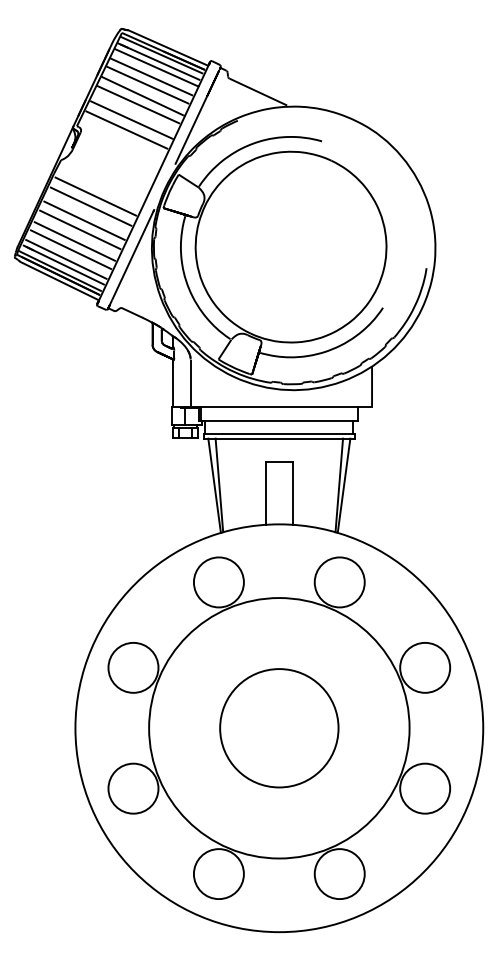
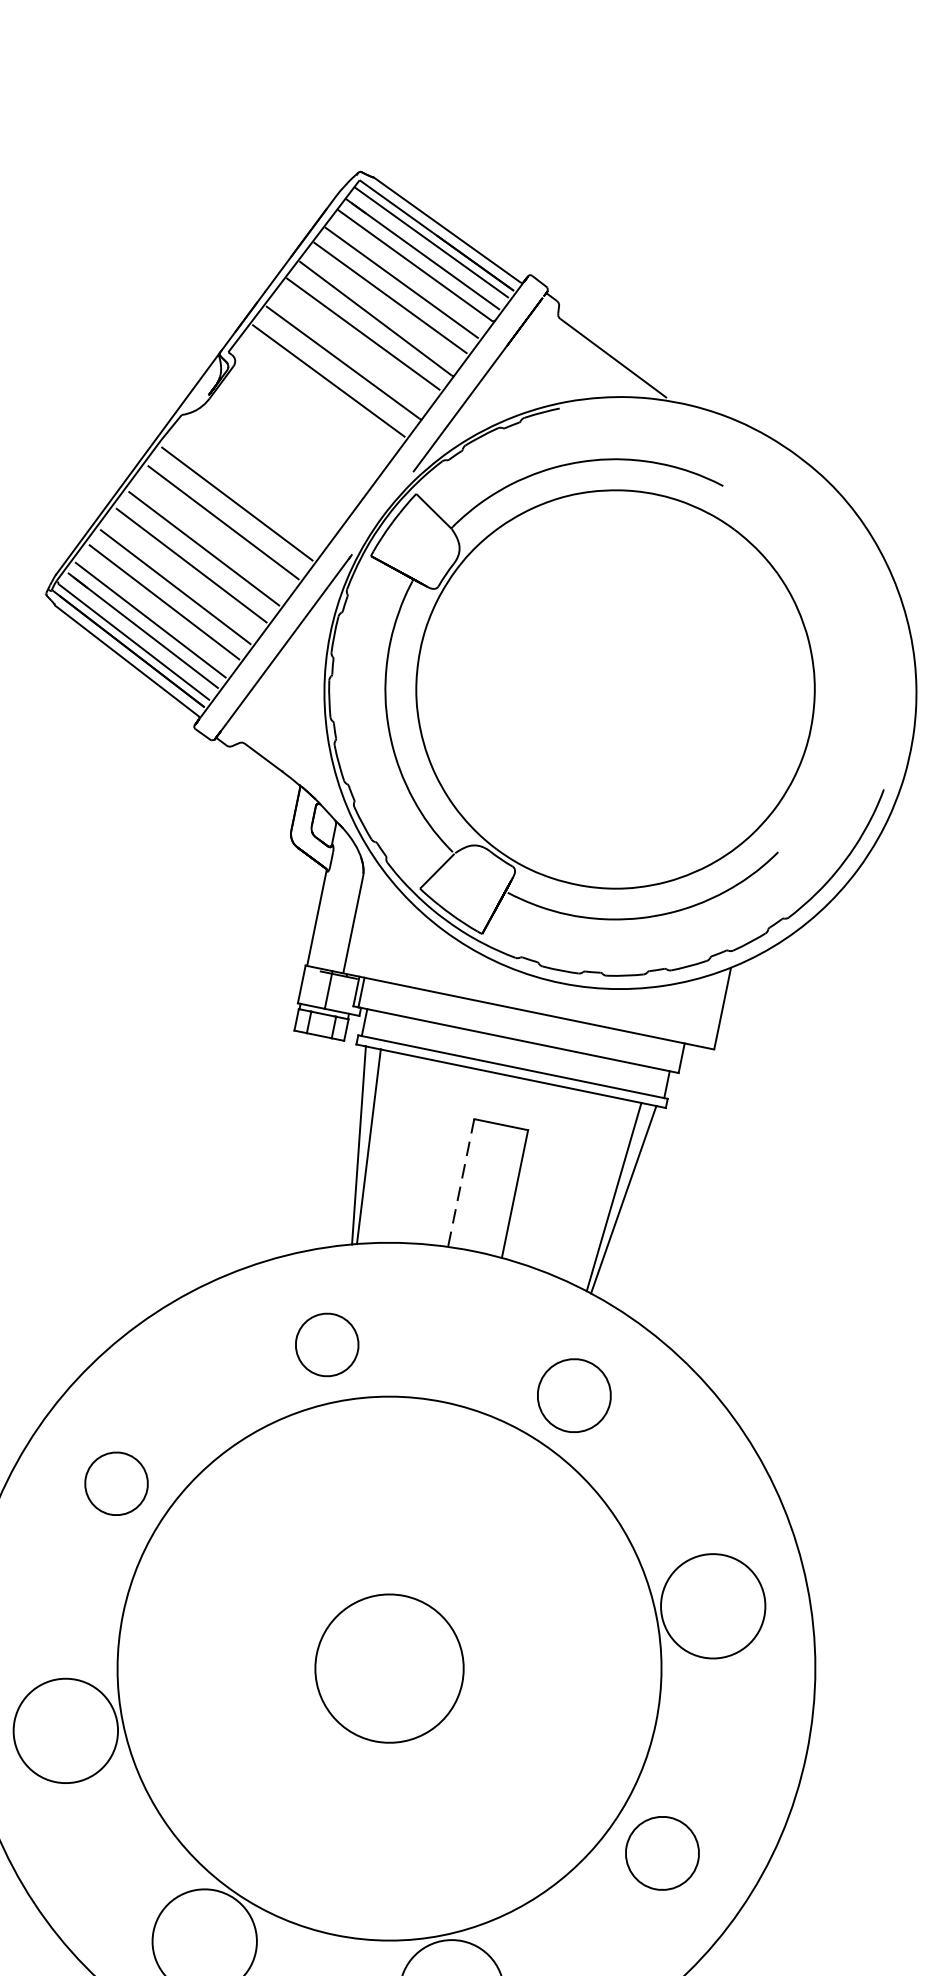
line: (266, 494) -> (461, 1185), solid -> dashed
circle: (218, 582) -> (326, 1344), size x0.6
circle: (339, 582) -> (573, 1395), size x0.7
circle: (133, 667) -> (116, 1483), size x0.6
circle: (279, 728) -> (389, 1669), size x0.6
circle: (425, 788) -> (663, 1853), size x0.7

